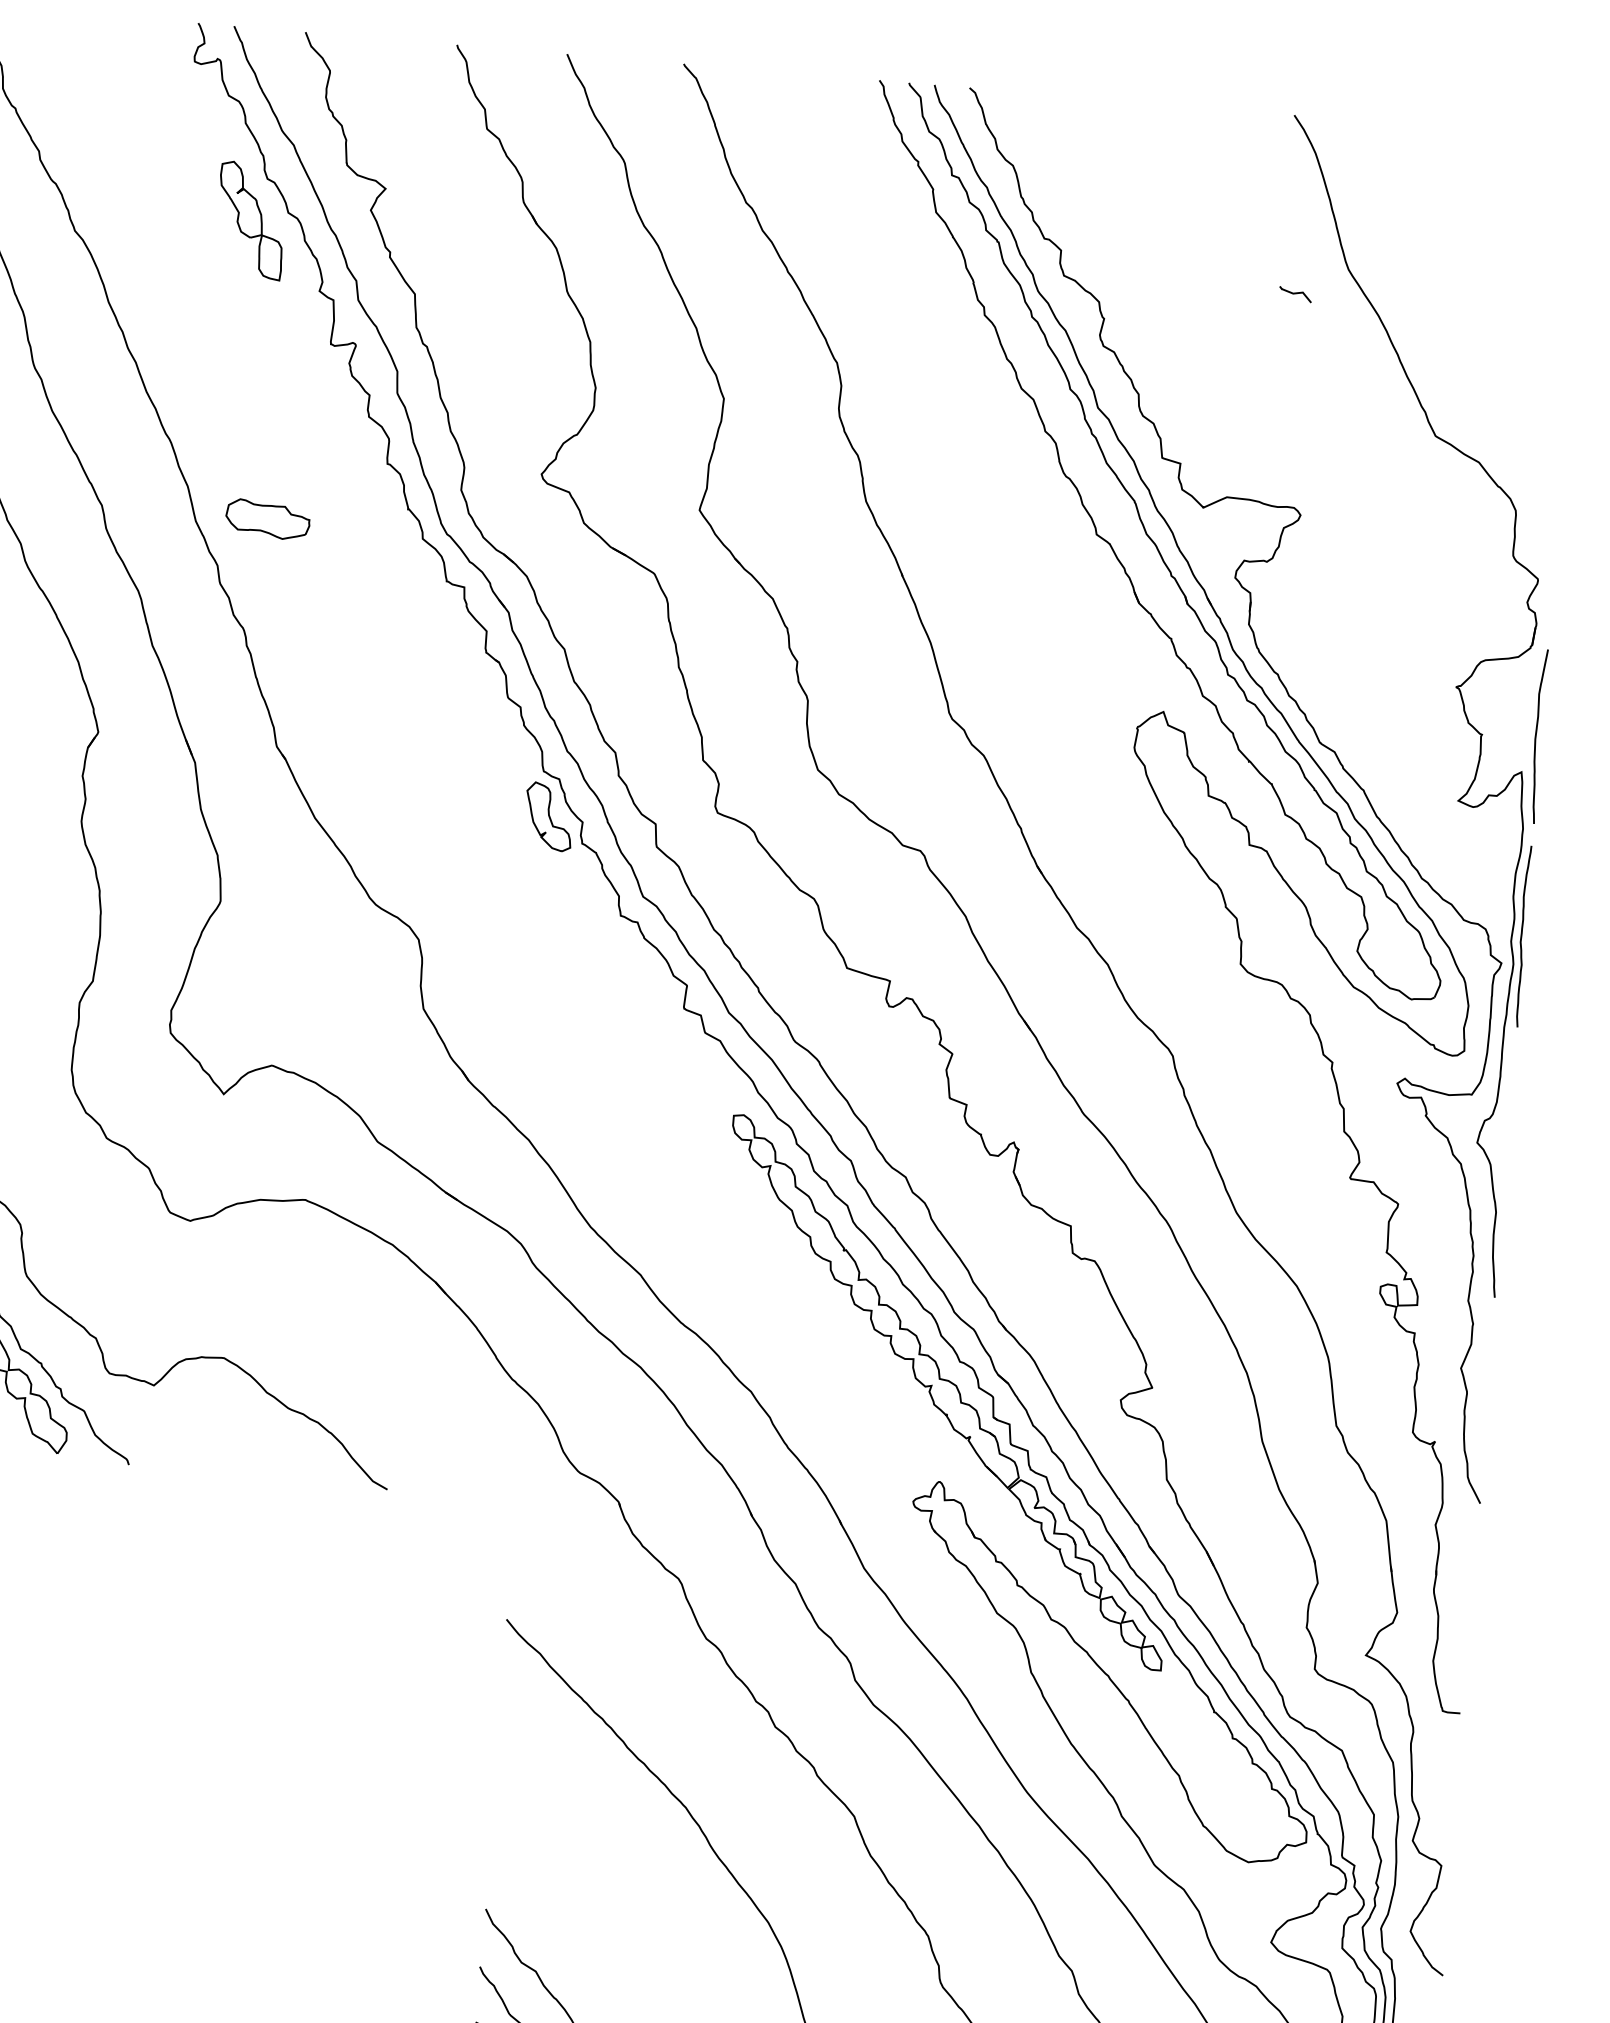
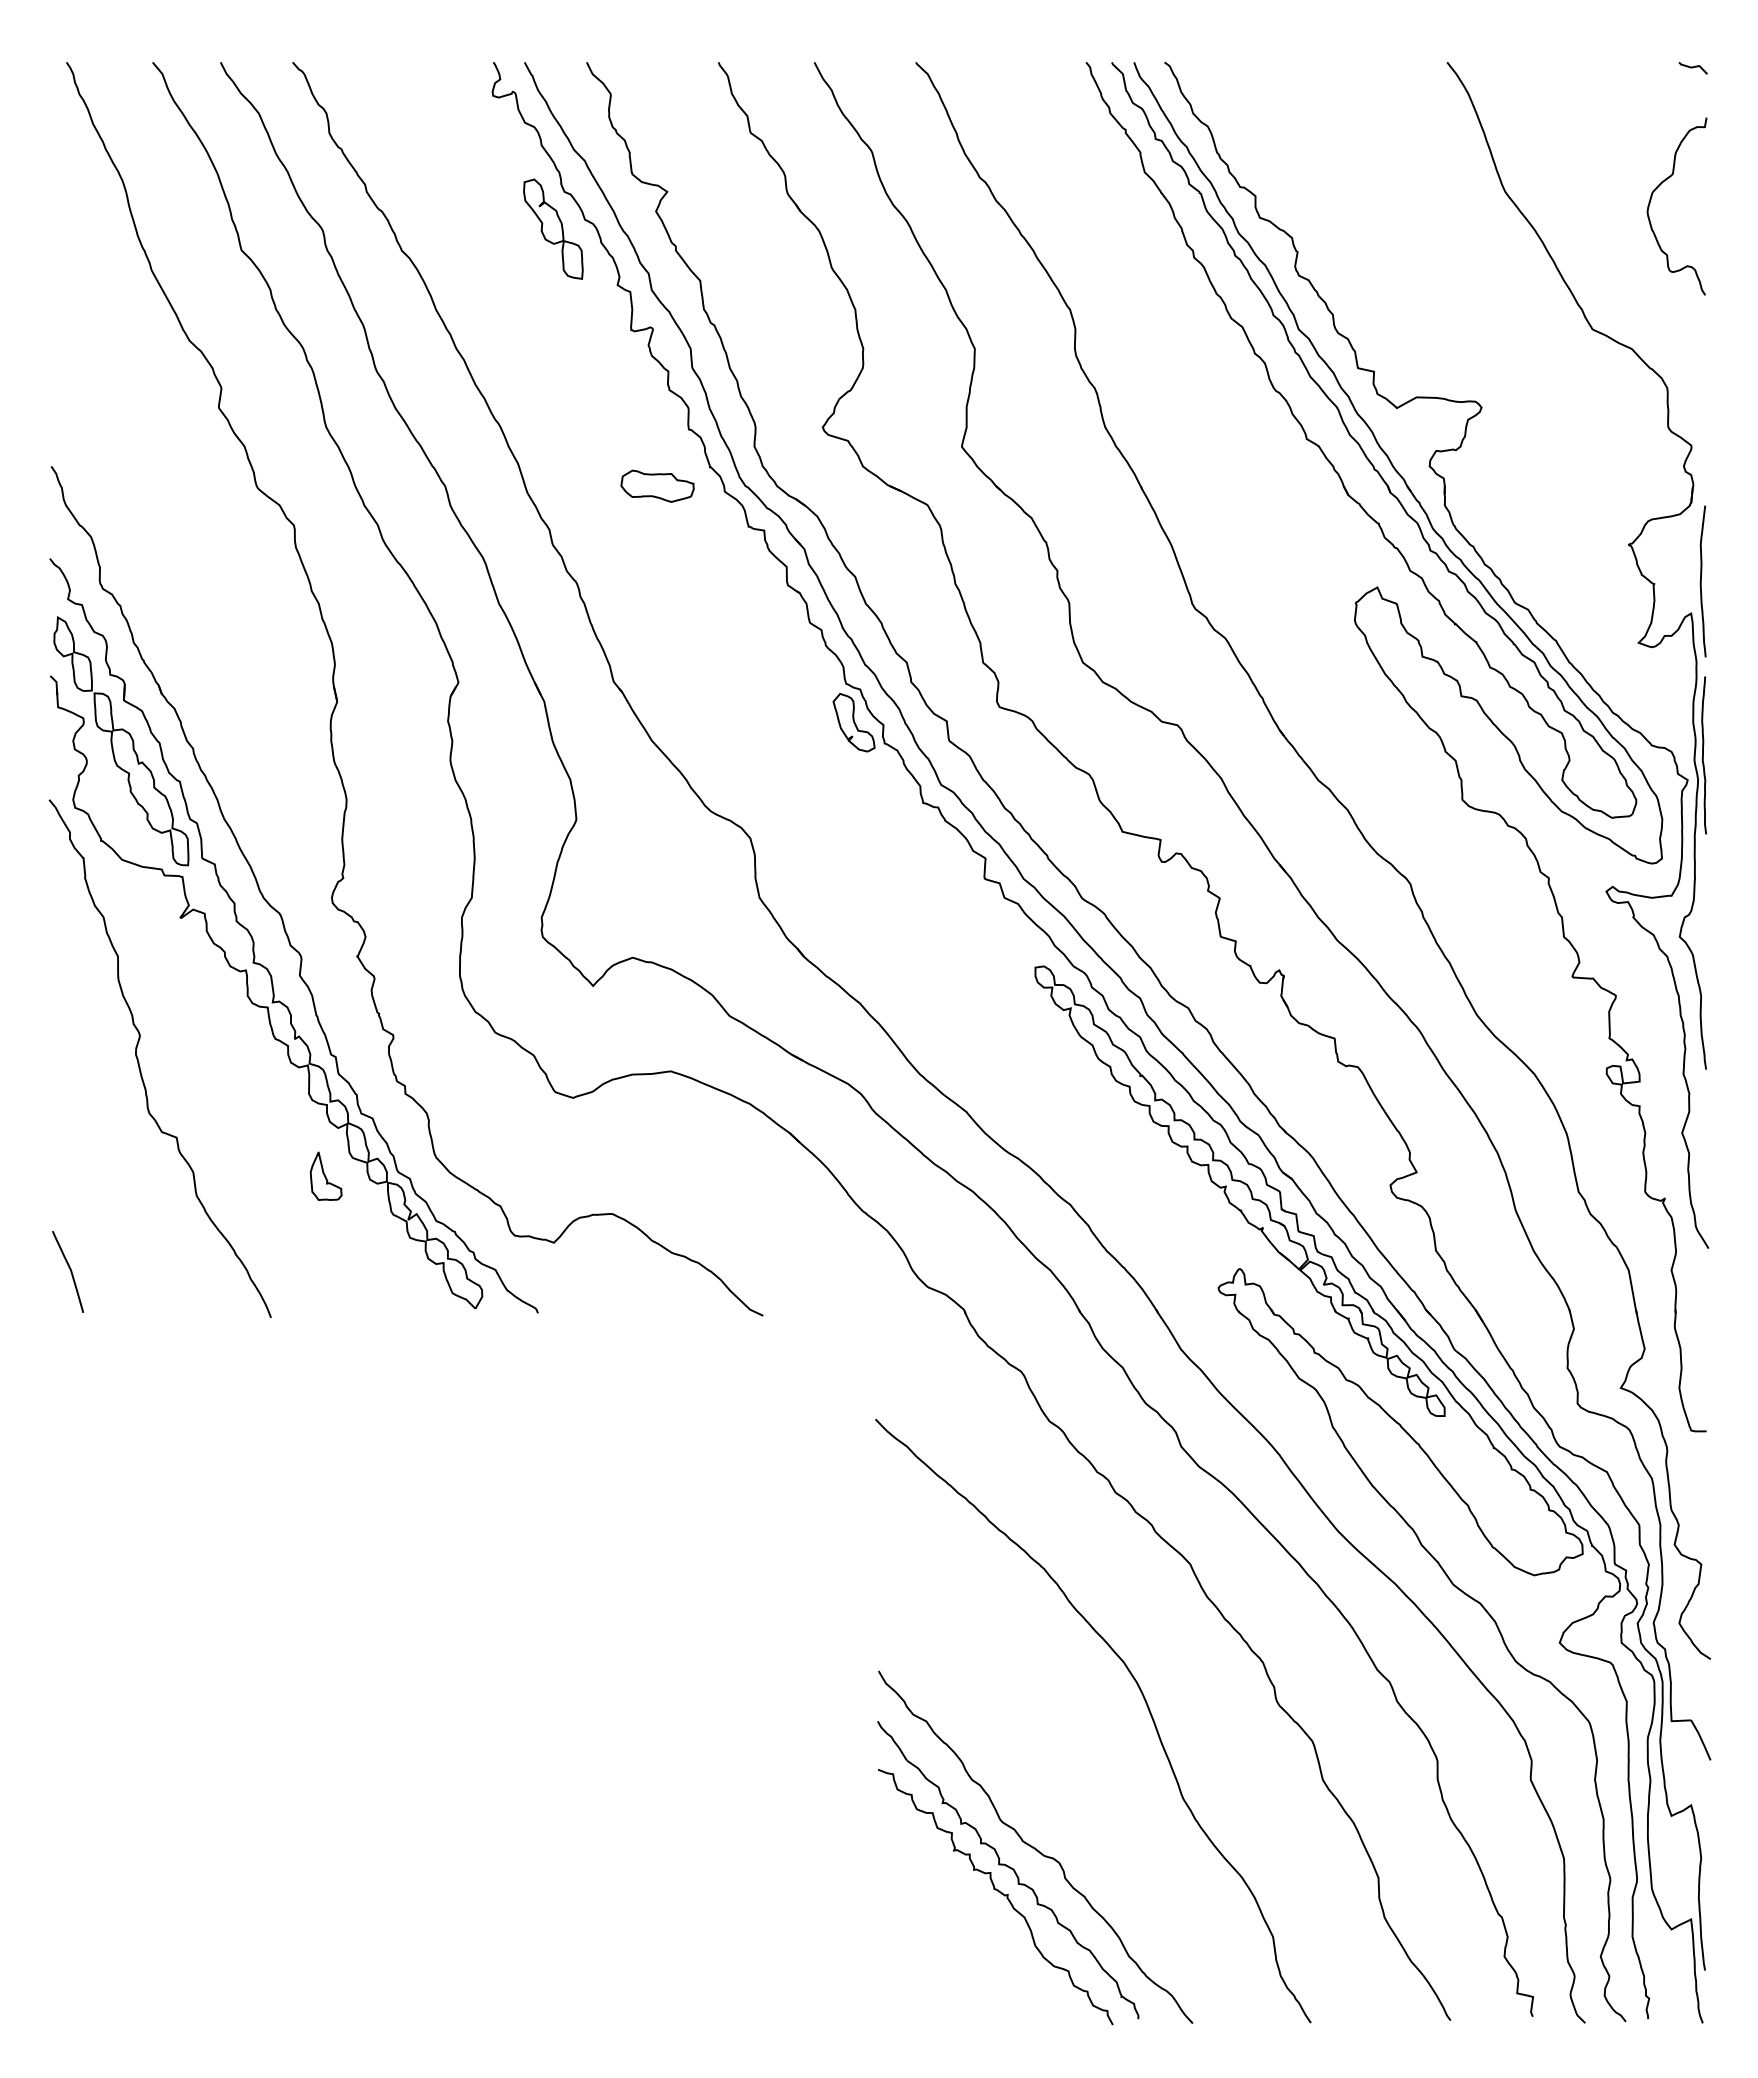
curve: (1515, 293) -> (1651, 200), added
curve: (1294, 294) -> (1692, 68), moved
part: (267, 518) -> (657, 485), moved

